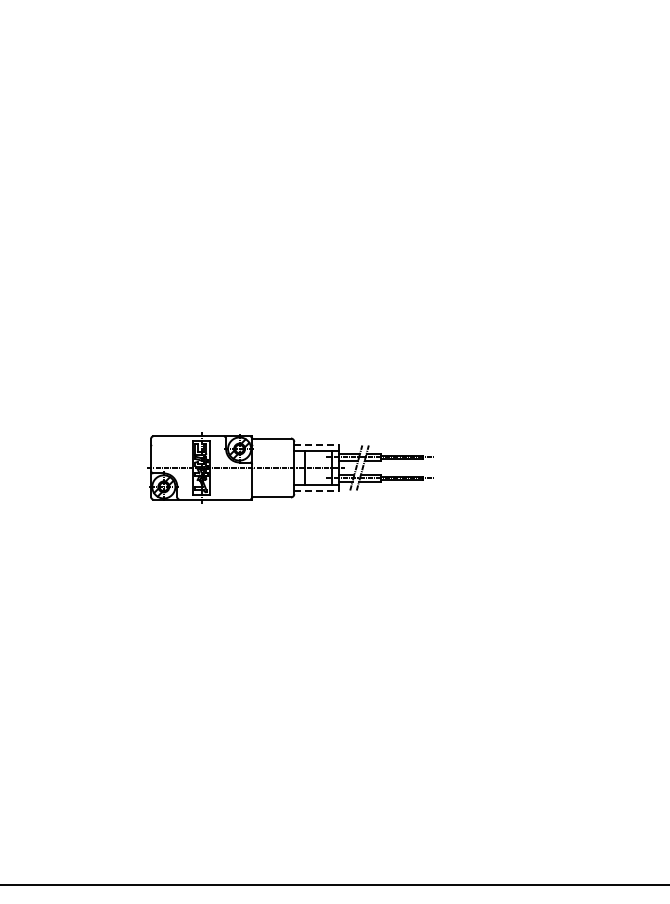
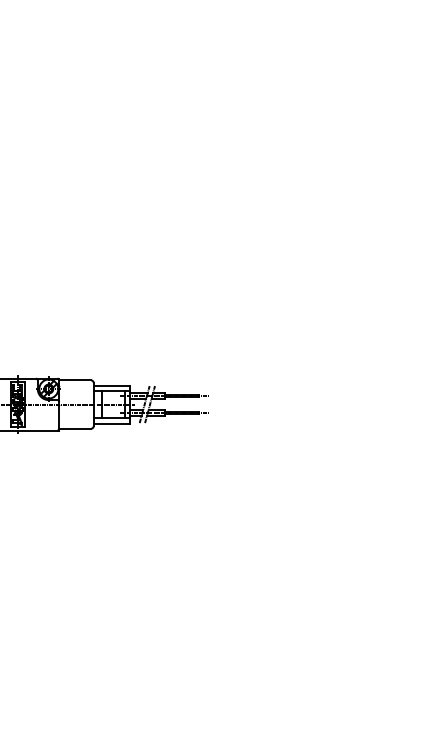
line: (316, 444) -> (112, 385), dashed -> solid
line: (316, 491) -> (112, 423), dashed -> solid

